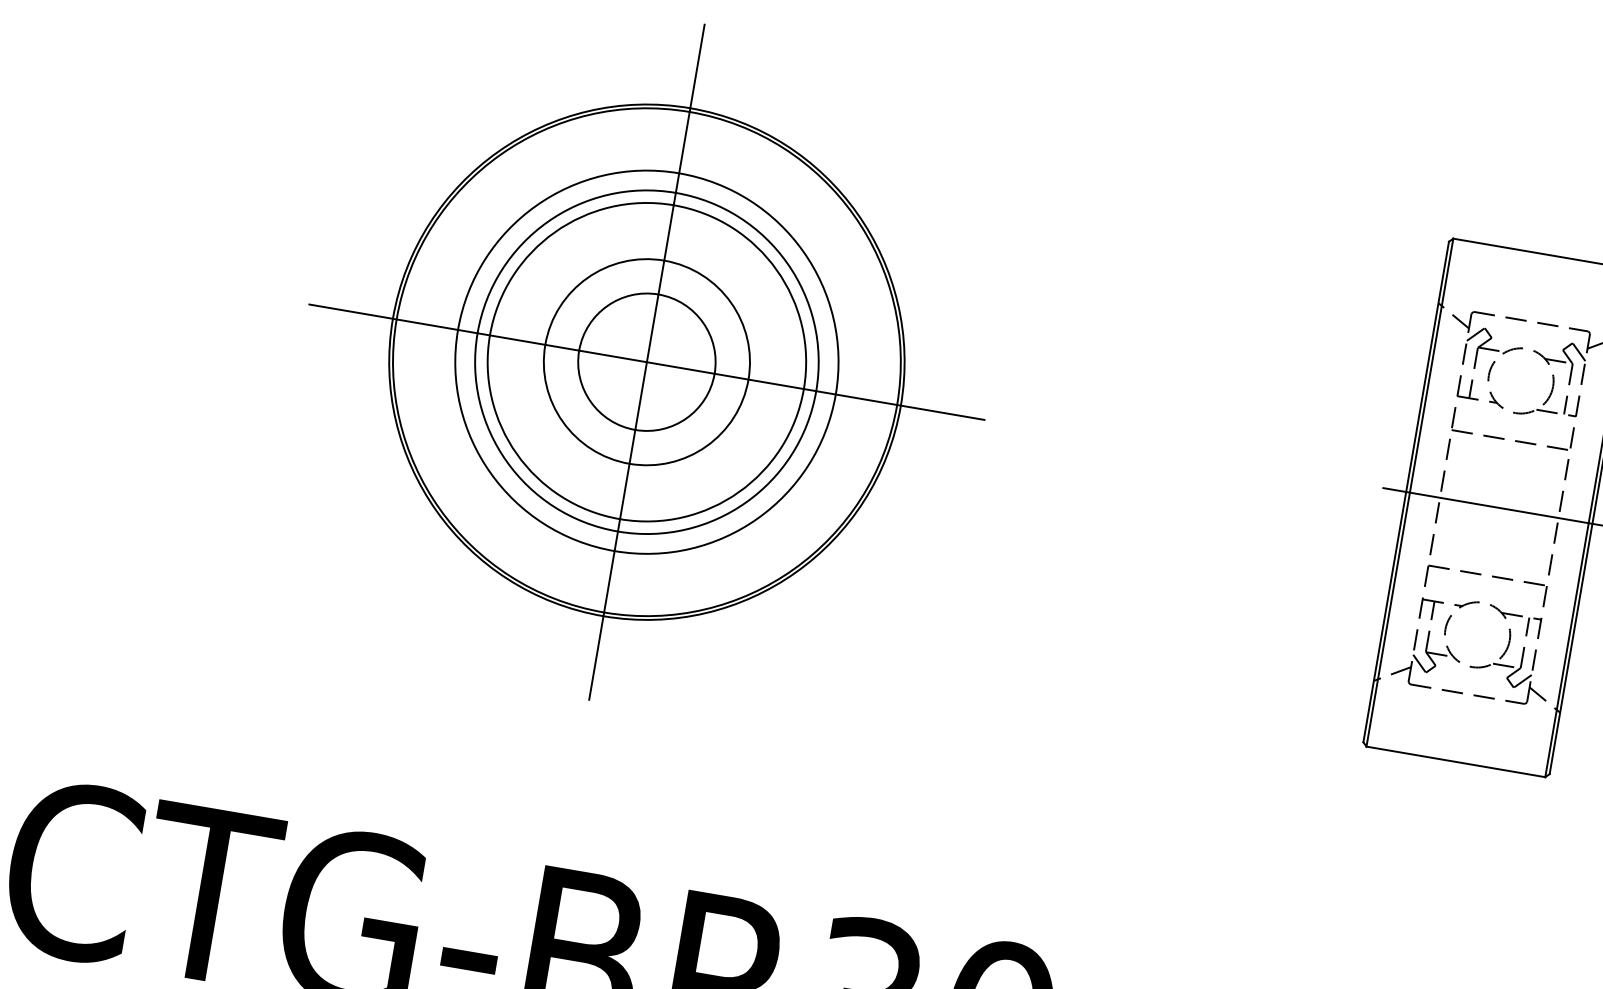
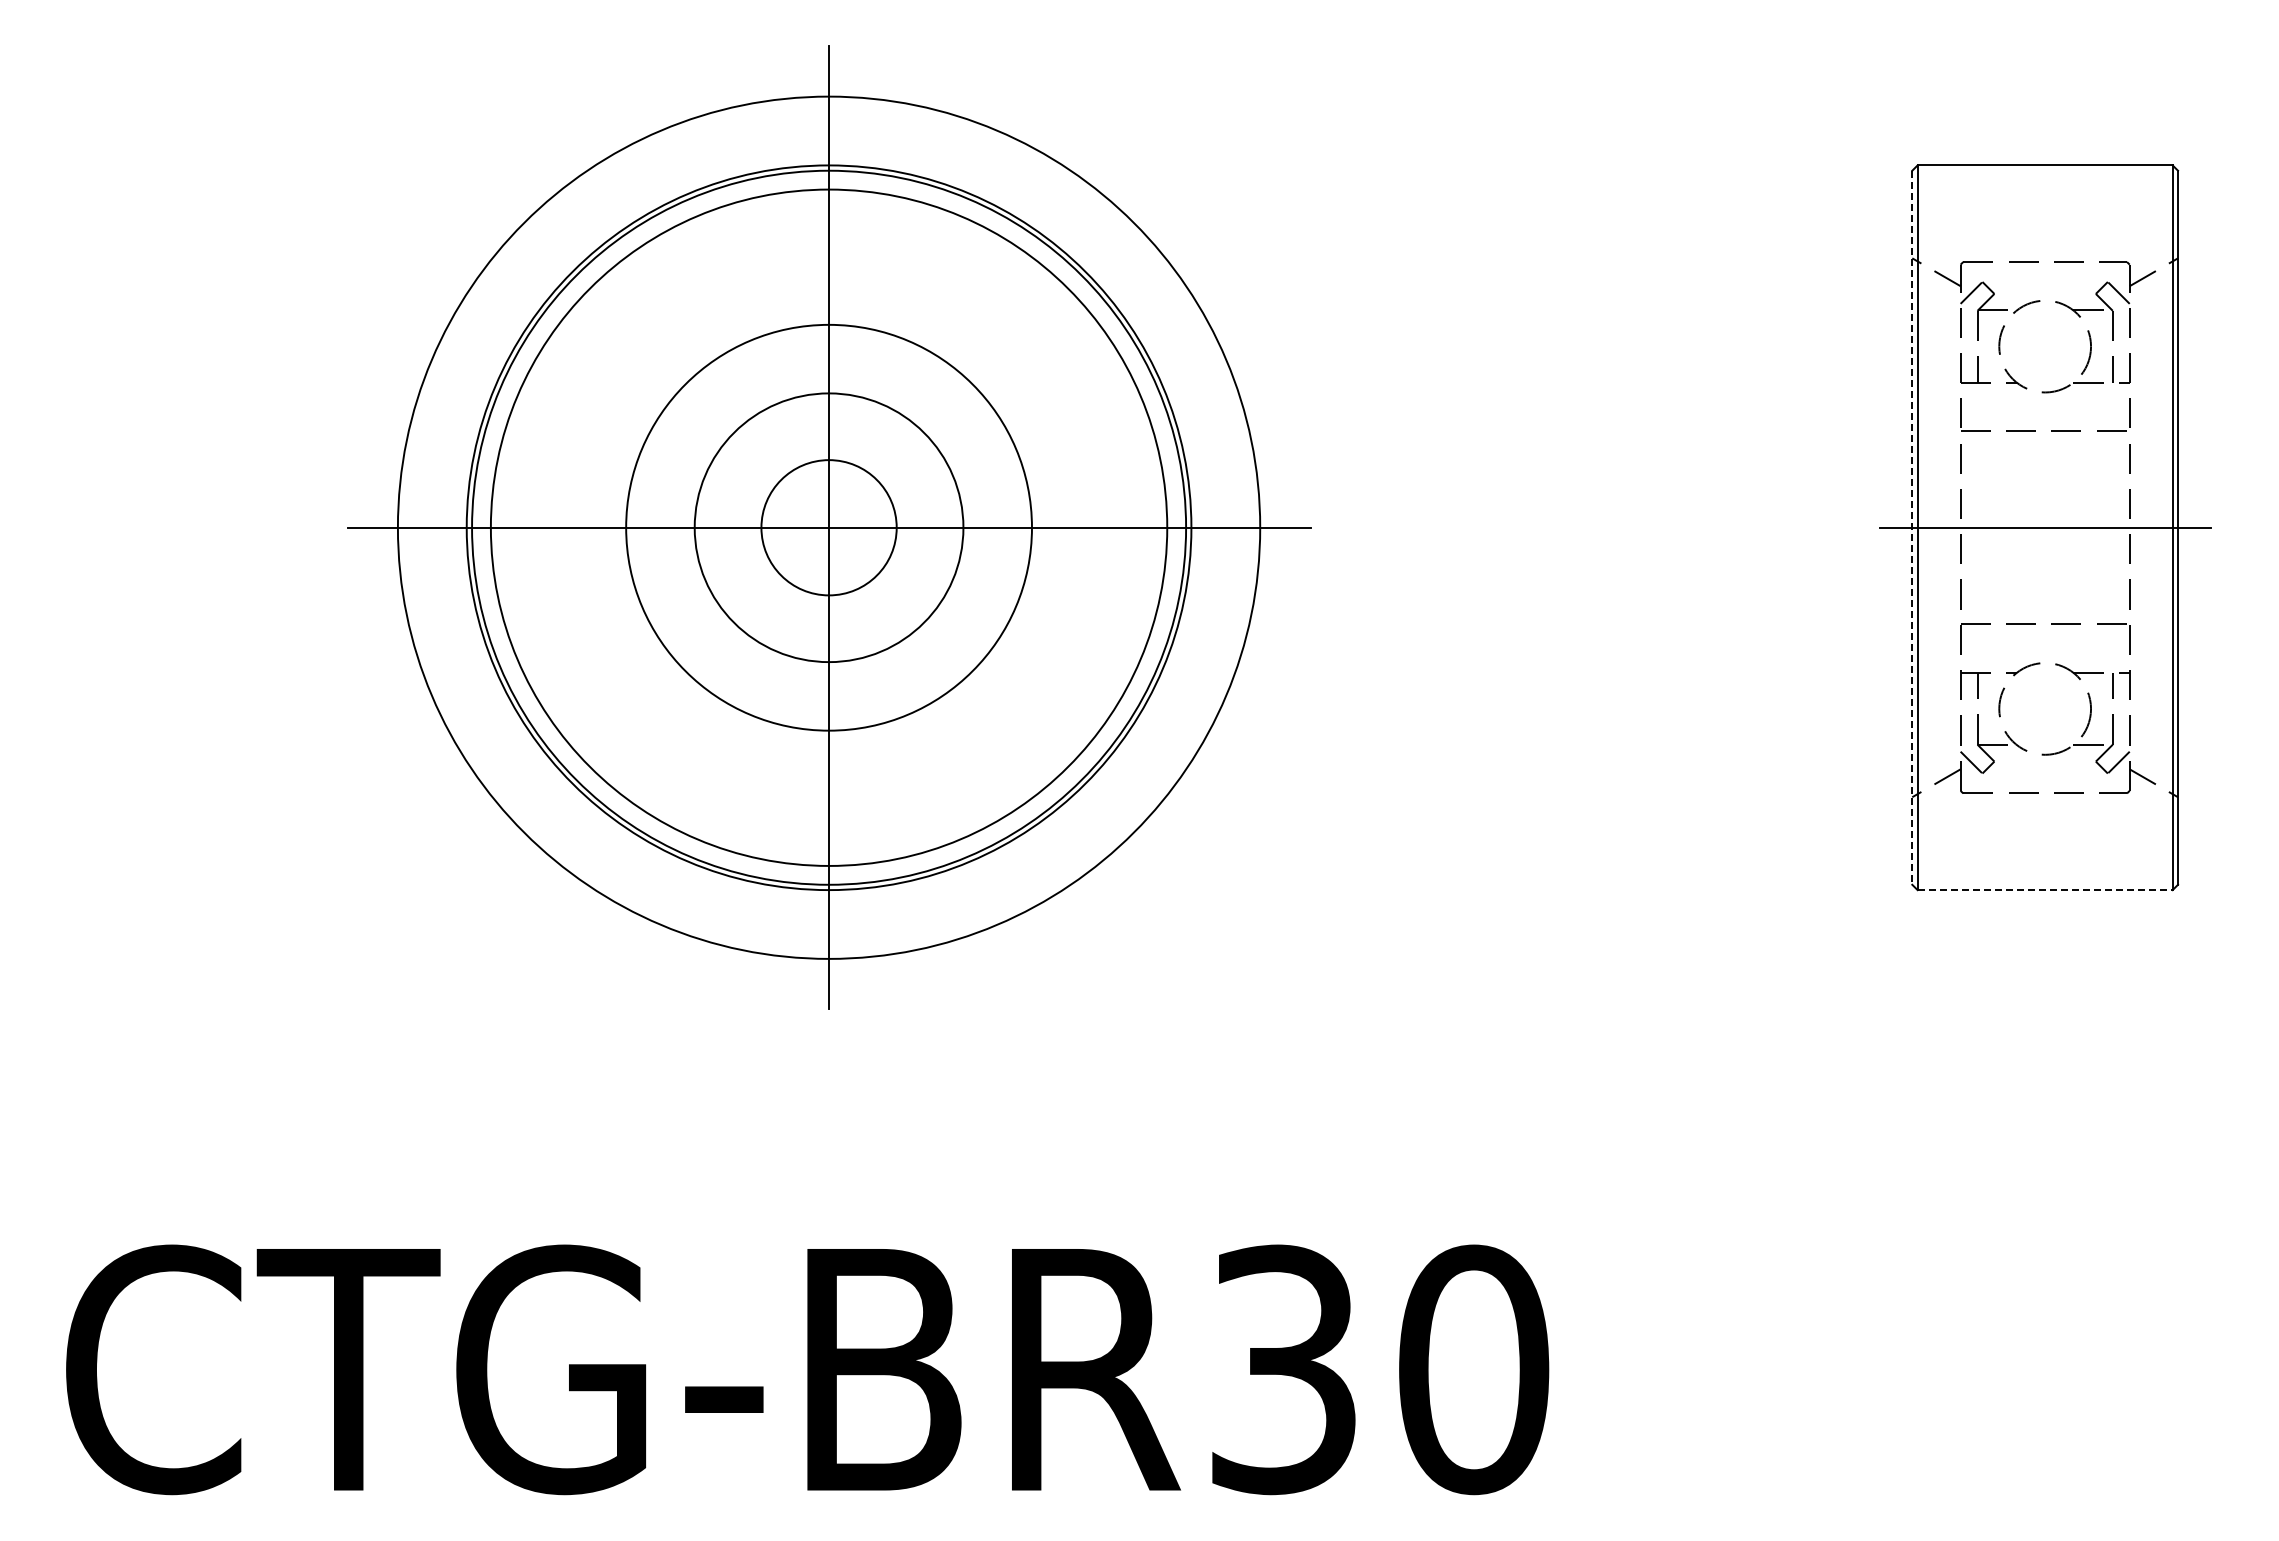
circle: (646, 361) -> (828, 527), size x0.7
circle: (646, 361) -> (828, 527), size x1.4
circle: (646, 361) -> (828, 527), size x1.6
circle: (647, 362) -> (829, 527), size x0.6
circle: (647, 362) -> (829, 527), size x1.4
line: (1406, 492) -> (1912, 528), solid -> dashed
line: (1456, 762) -> (2045, 890), solid -> dashed

